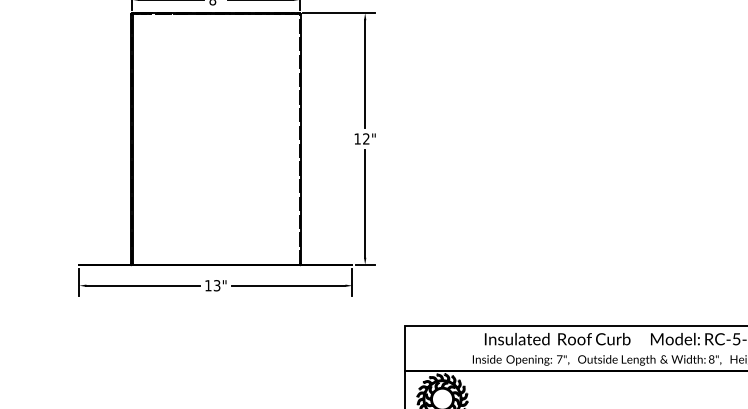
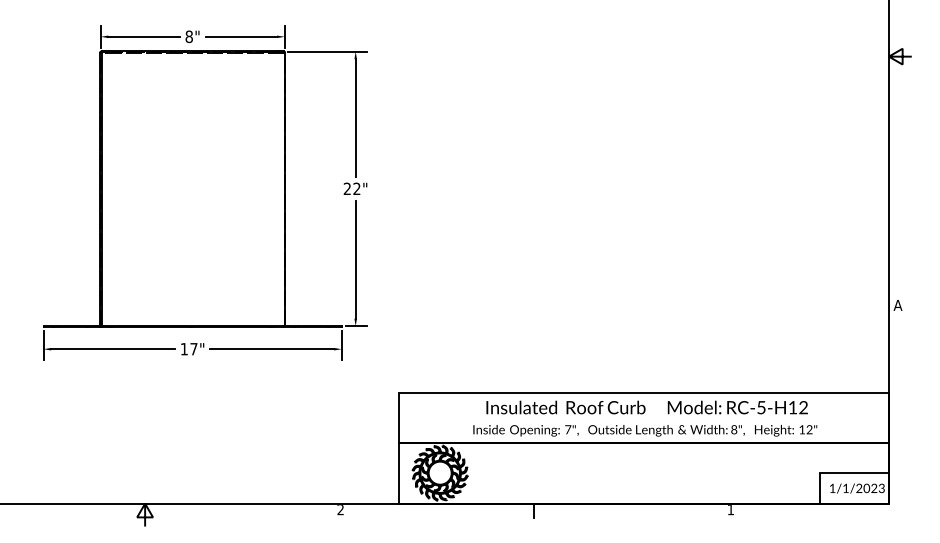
text: (356, 138) -> (346, 188), 12" -> 22"
text: (216, 285) -> (193, 348), 13" -> 17"

